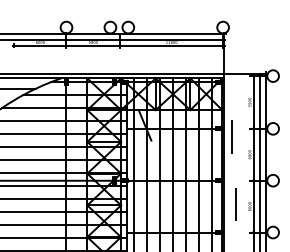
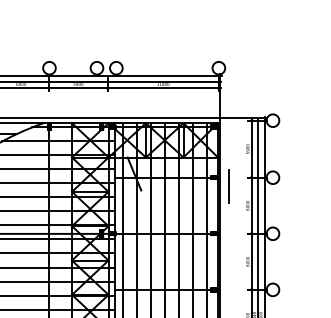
line: (235, 204) -> (232, 259), removed

